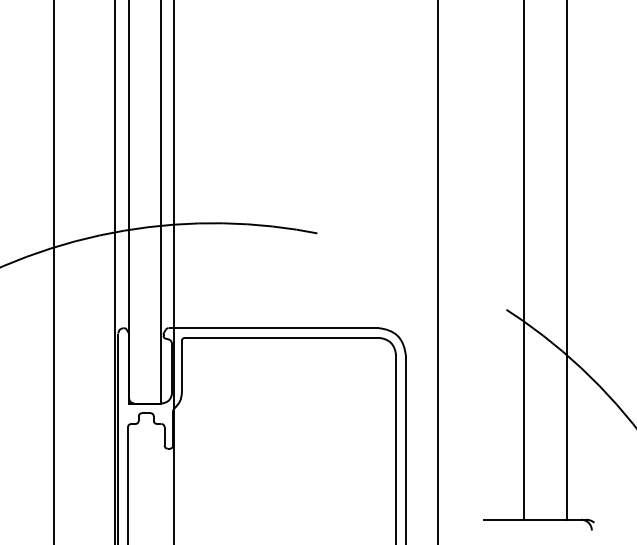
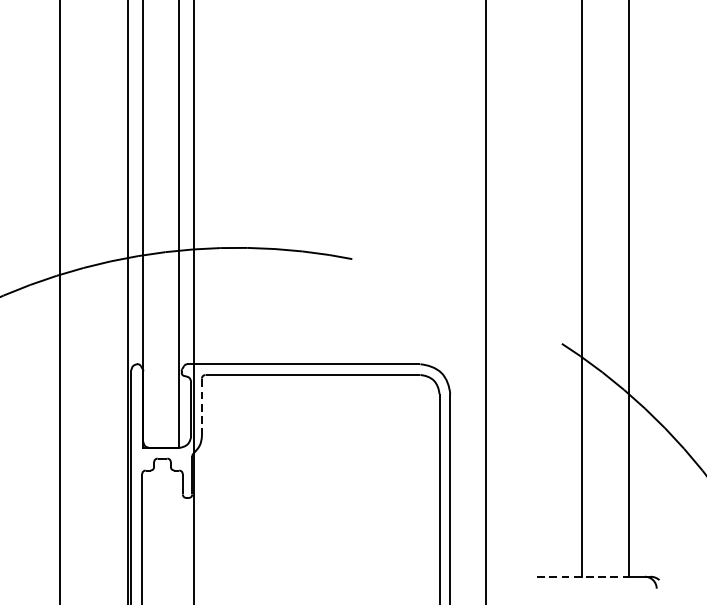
line: (181, 366) -> (201, 406), solid -> dashed
line: (525, 519) -> (583, 576), solid -> dashed

